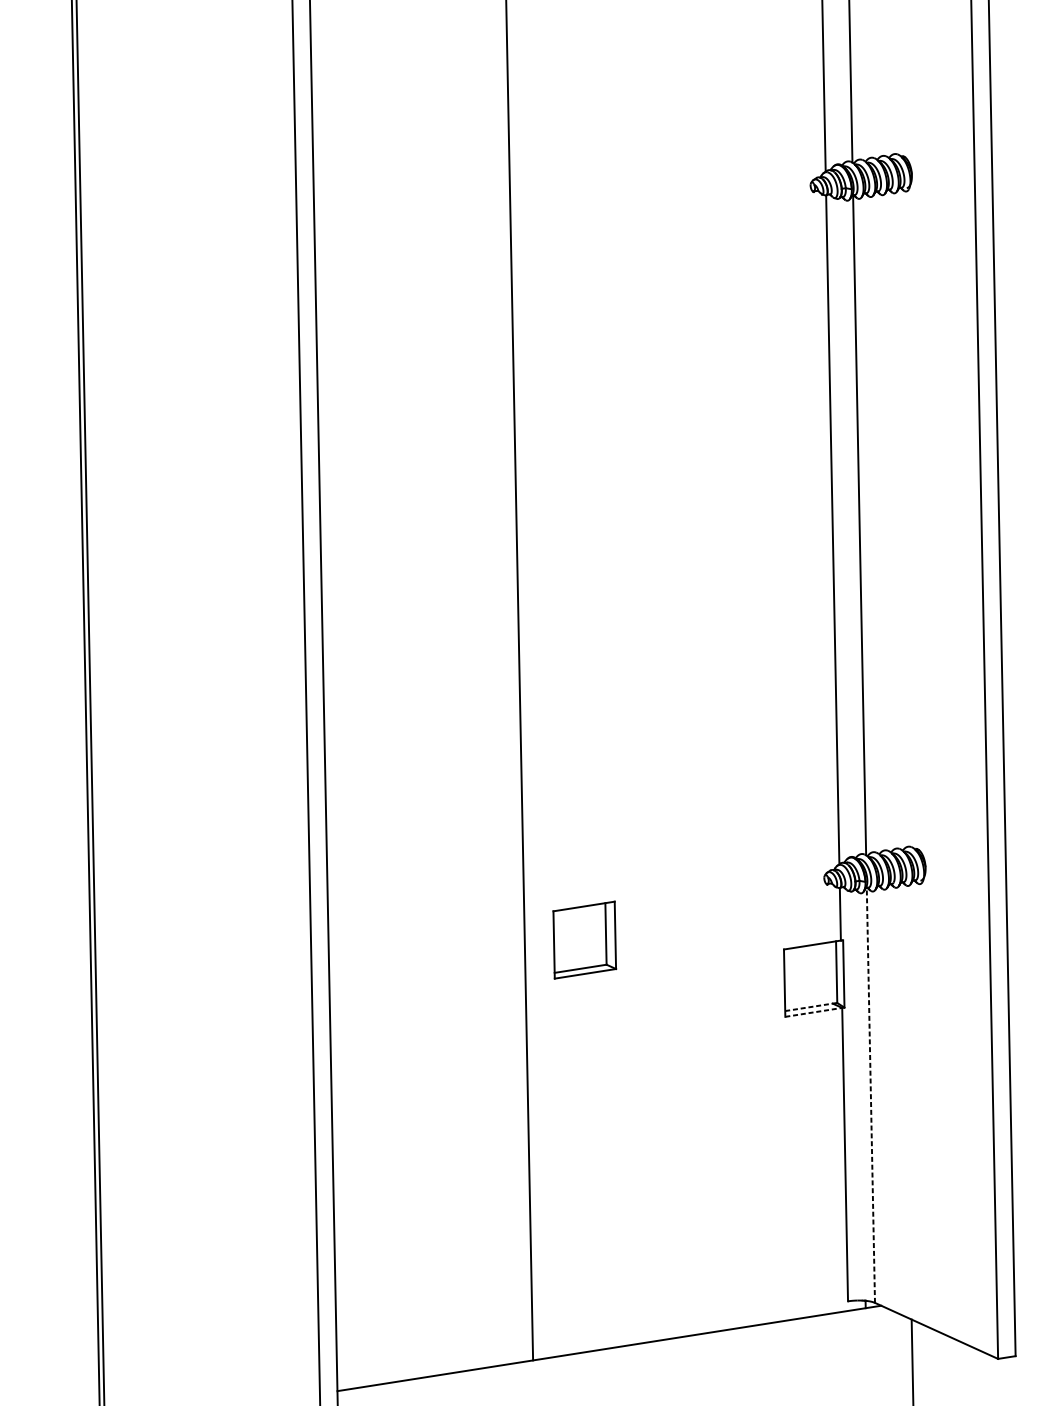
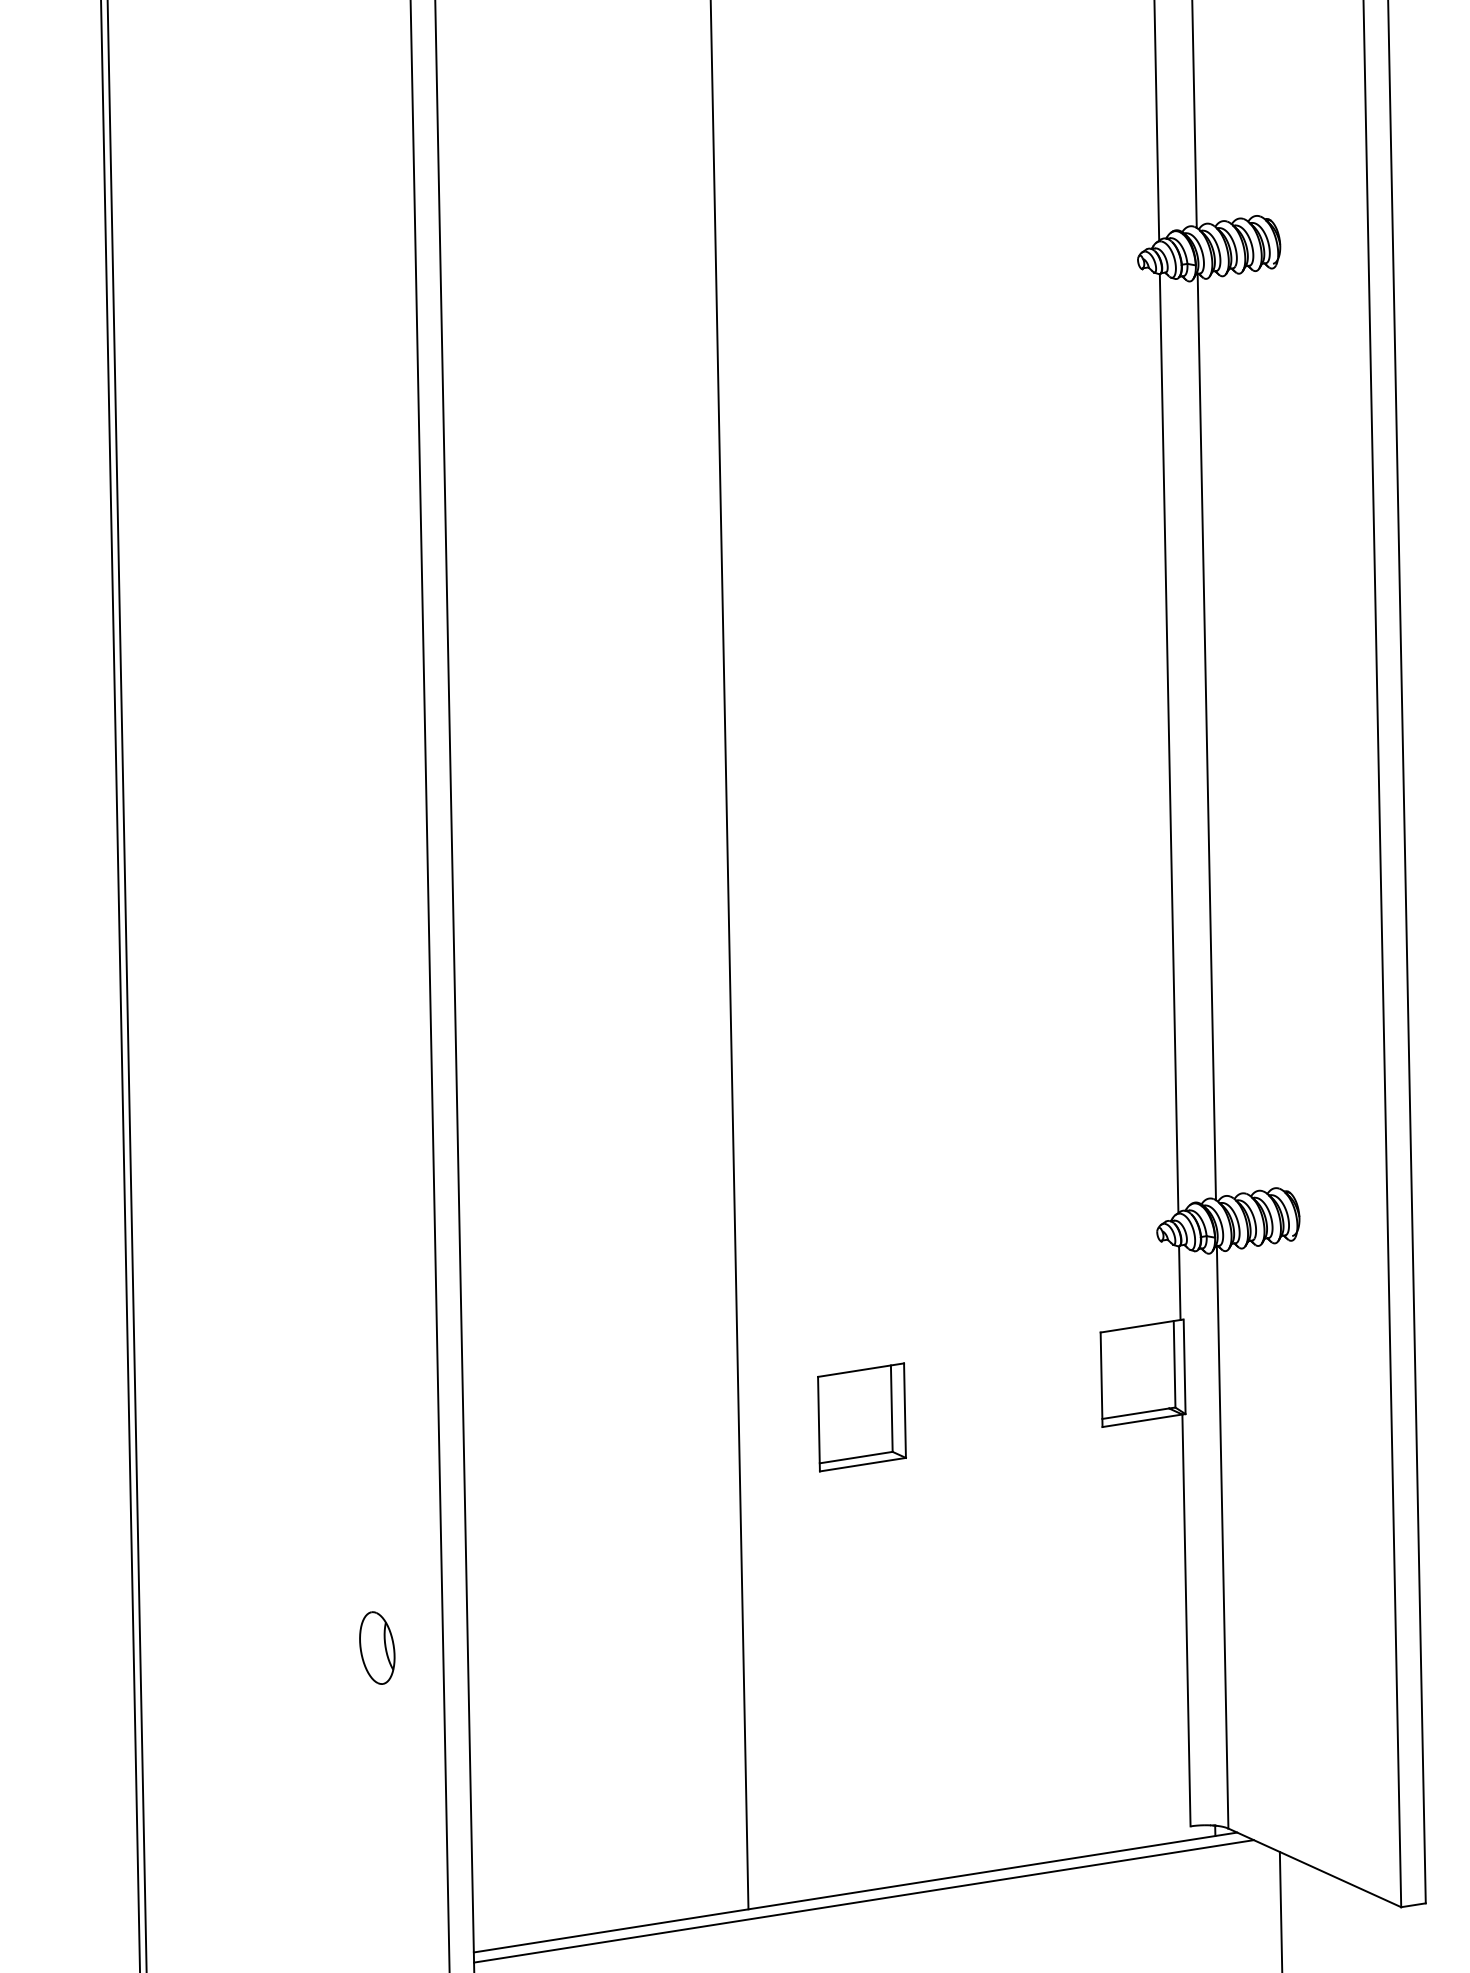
part: (584, 940) -> (861, 1417), moved
line: (808, 1007) -> (1135, 1413), dashed -> solid
line: (813, 1012) -> (1142, 1420), dashed -> solid
line: (870, 1095) -> (1222, 1537), dashed -> solid
part: (268, 1173) -> (377, 1647), added
line: (615, 1354) -> (863, 1901), added

